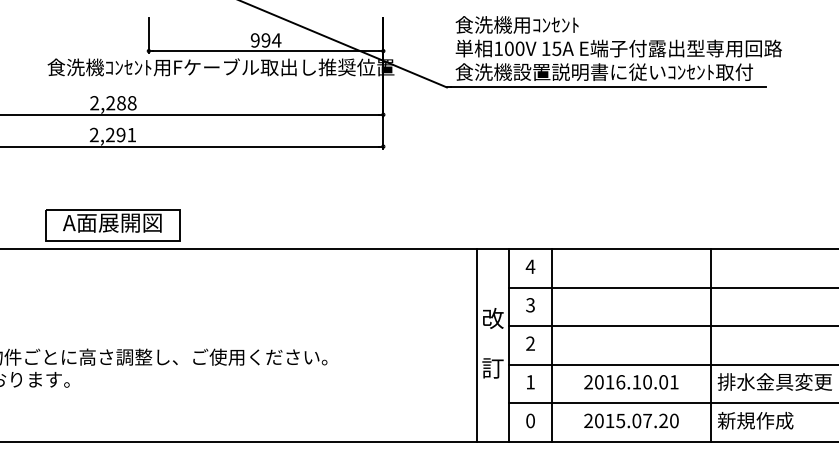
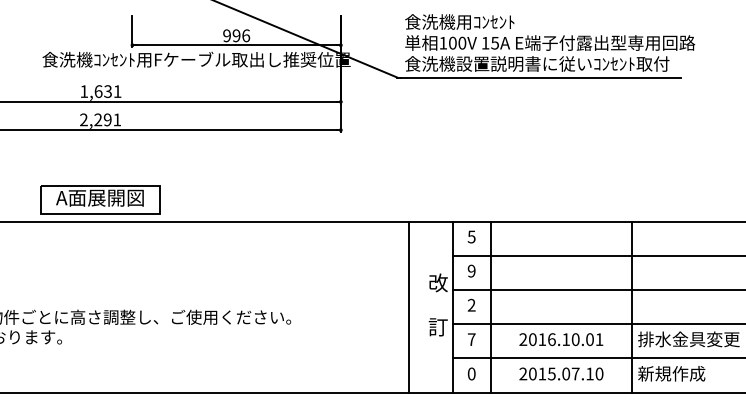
text: (276, 40) -> (245, 35), 994 -> 996
text: (112, 103) -> (100, 91), 2,288 -> 1,631
text: (530, 266) -> (471, 236), 4 -> 5
text: (530, 305) -> (471, 271), 3 -> 9
line: (476, 345) -> (408, 306), moved
text: (530, 382) -> (471, 339), 1 -> 7
text: (663, 420) -> (589, 373), 2015.07.20 -> 2015.07.10

